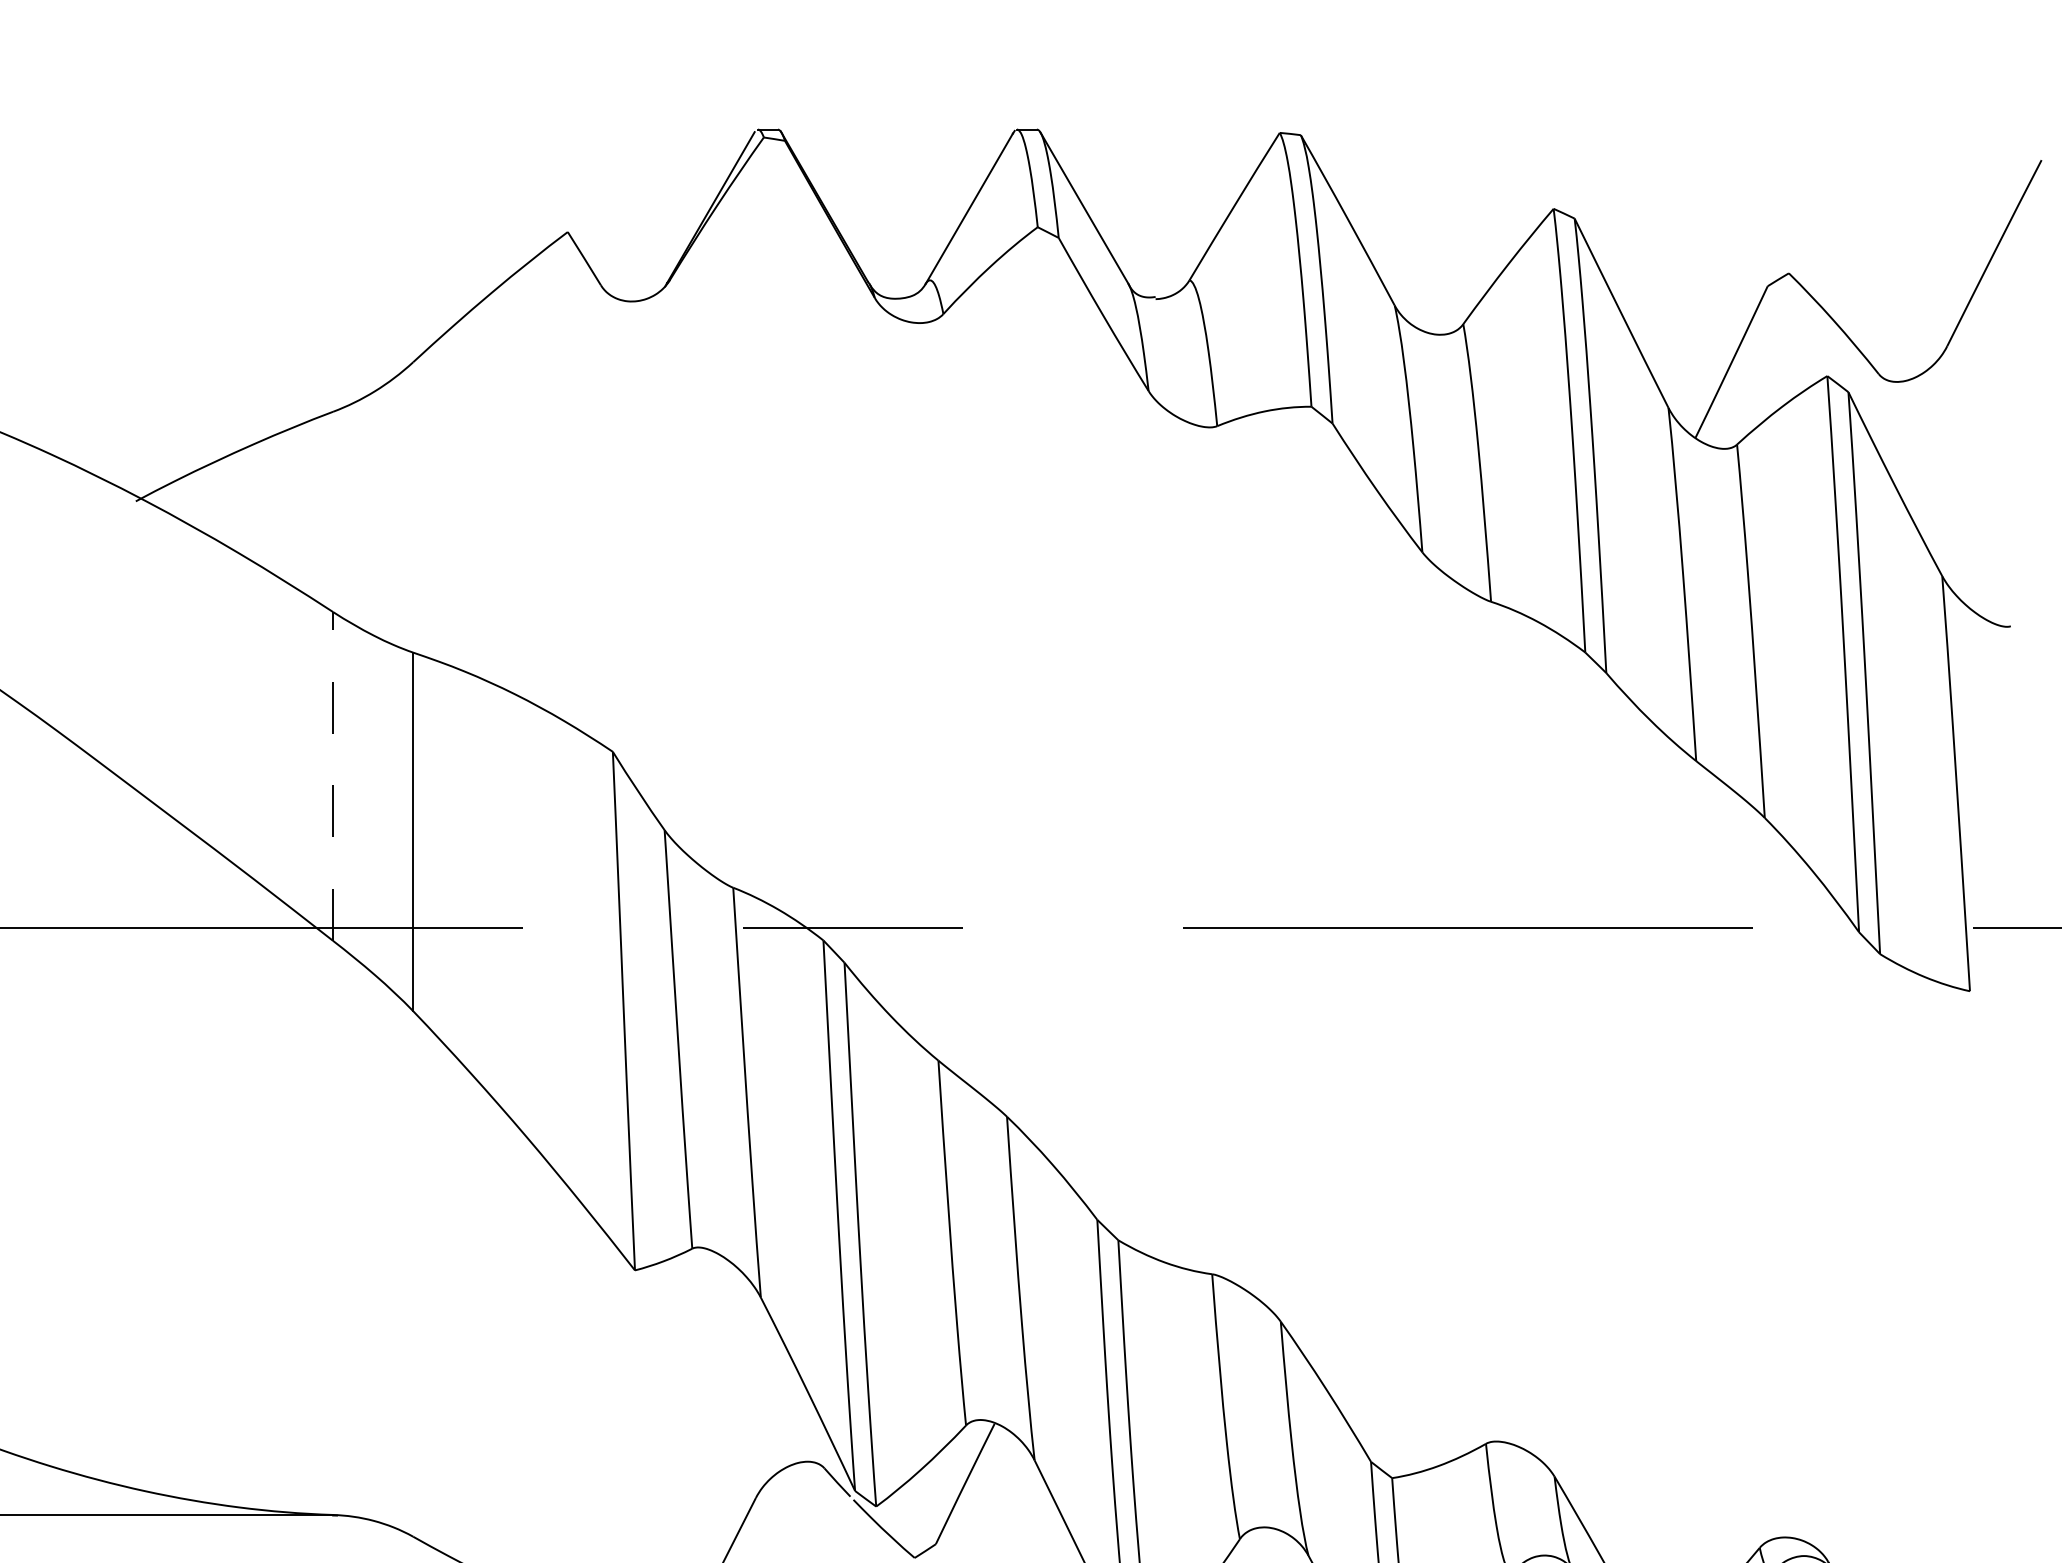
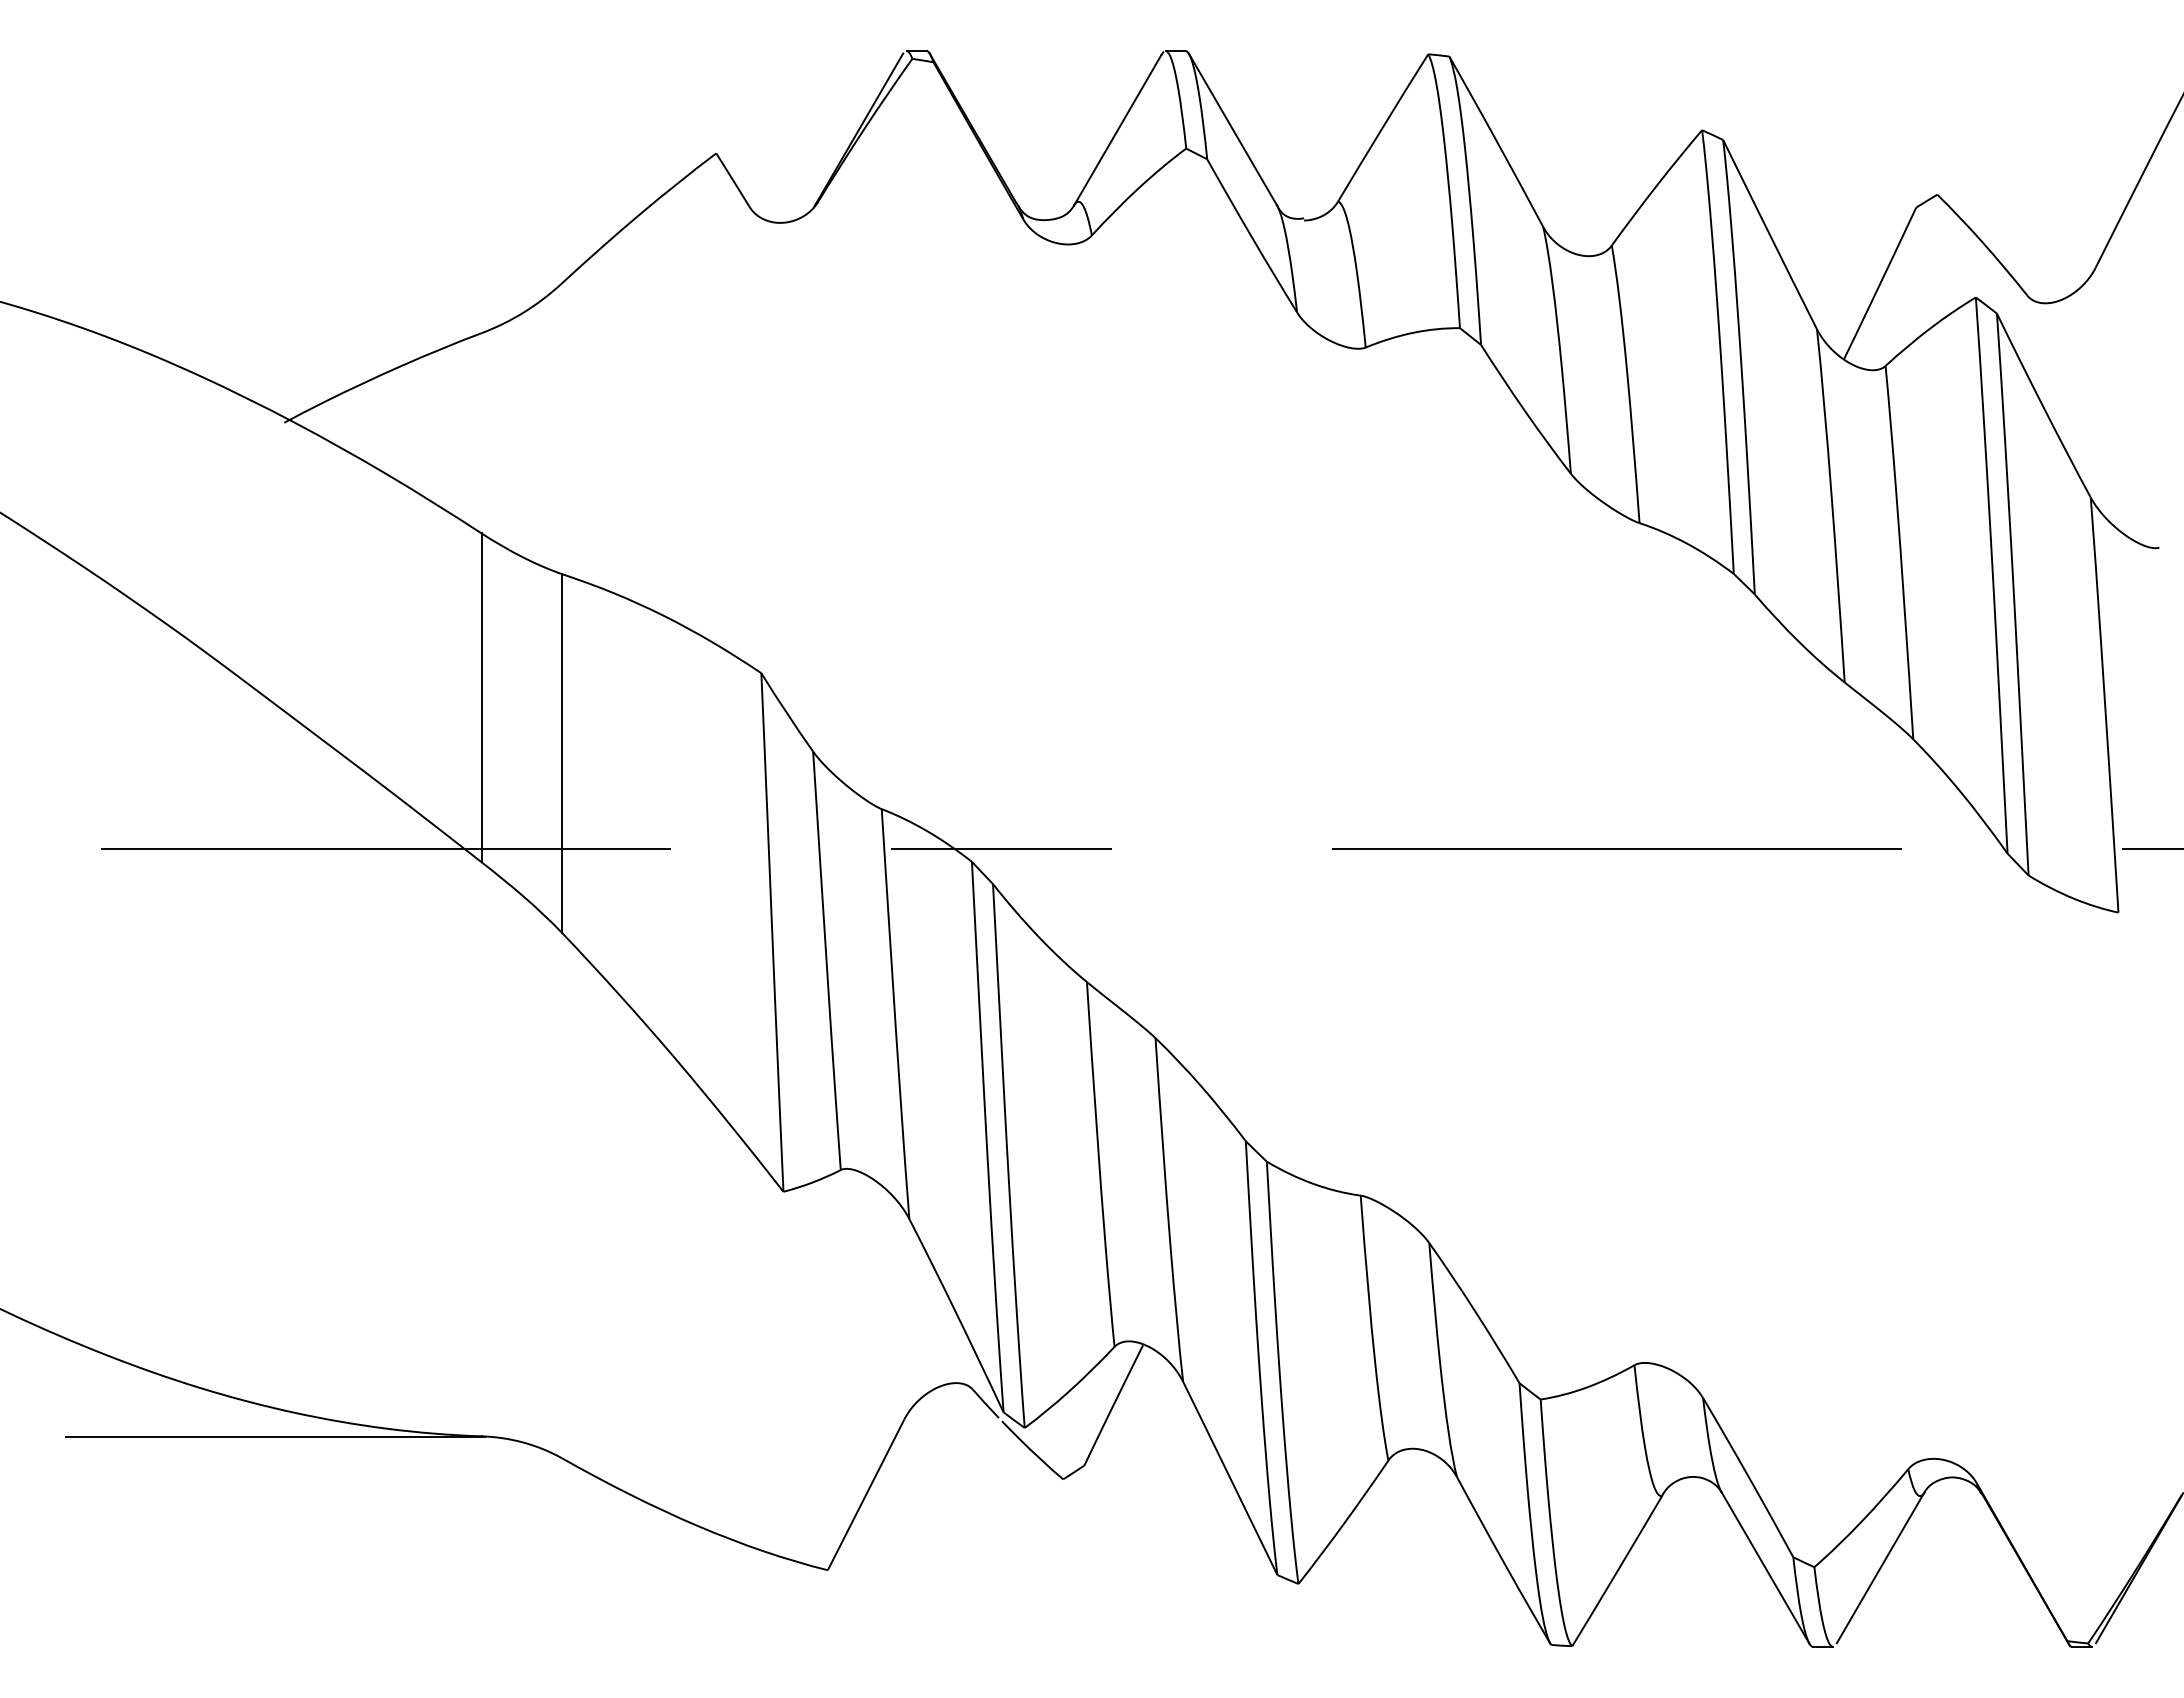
line: (333, 776) -> (481, 697), dashed -> solid

